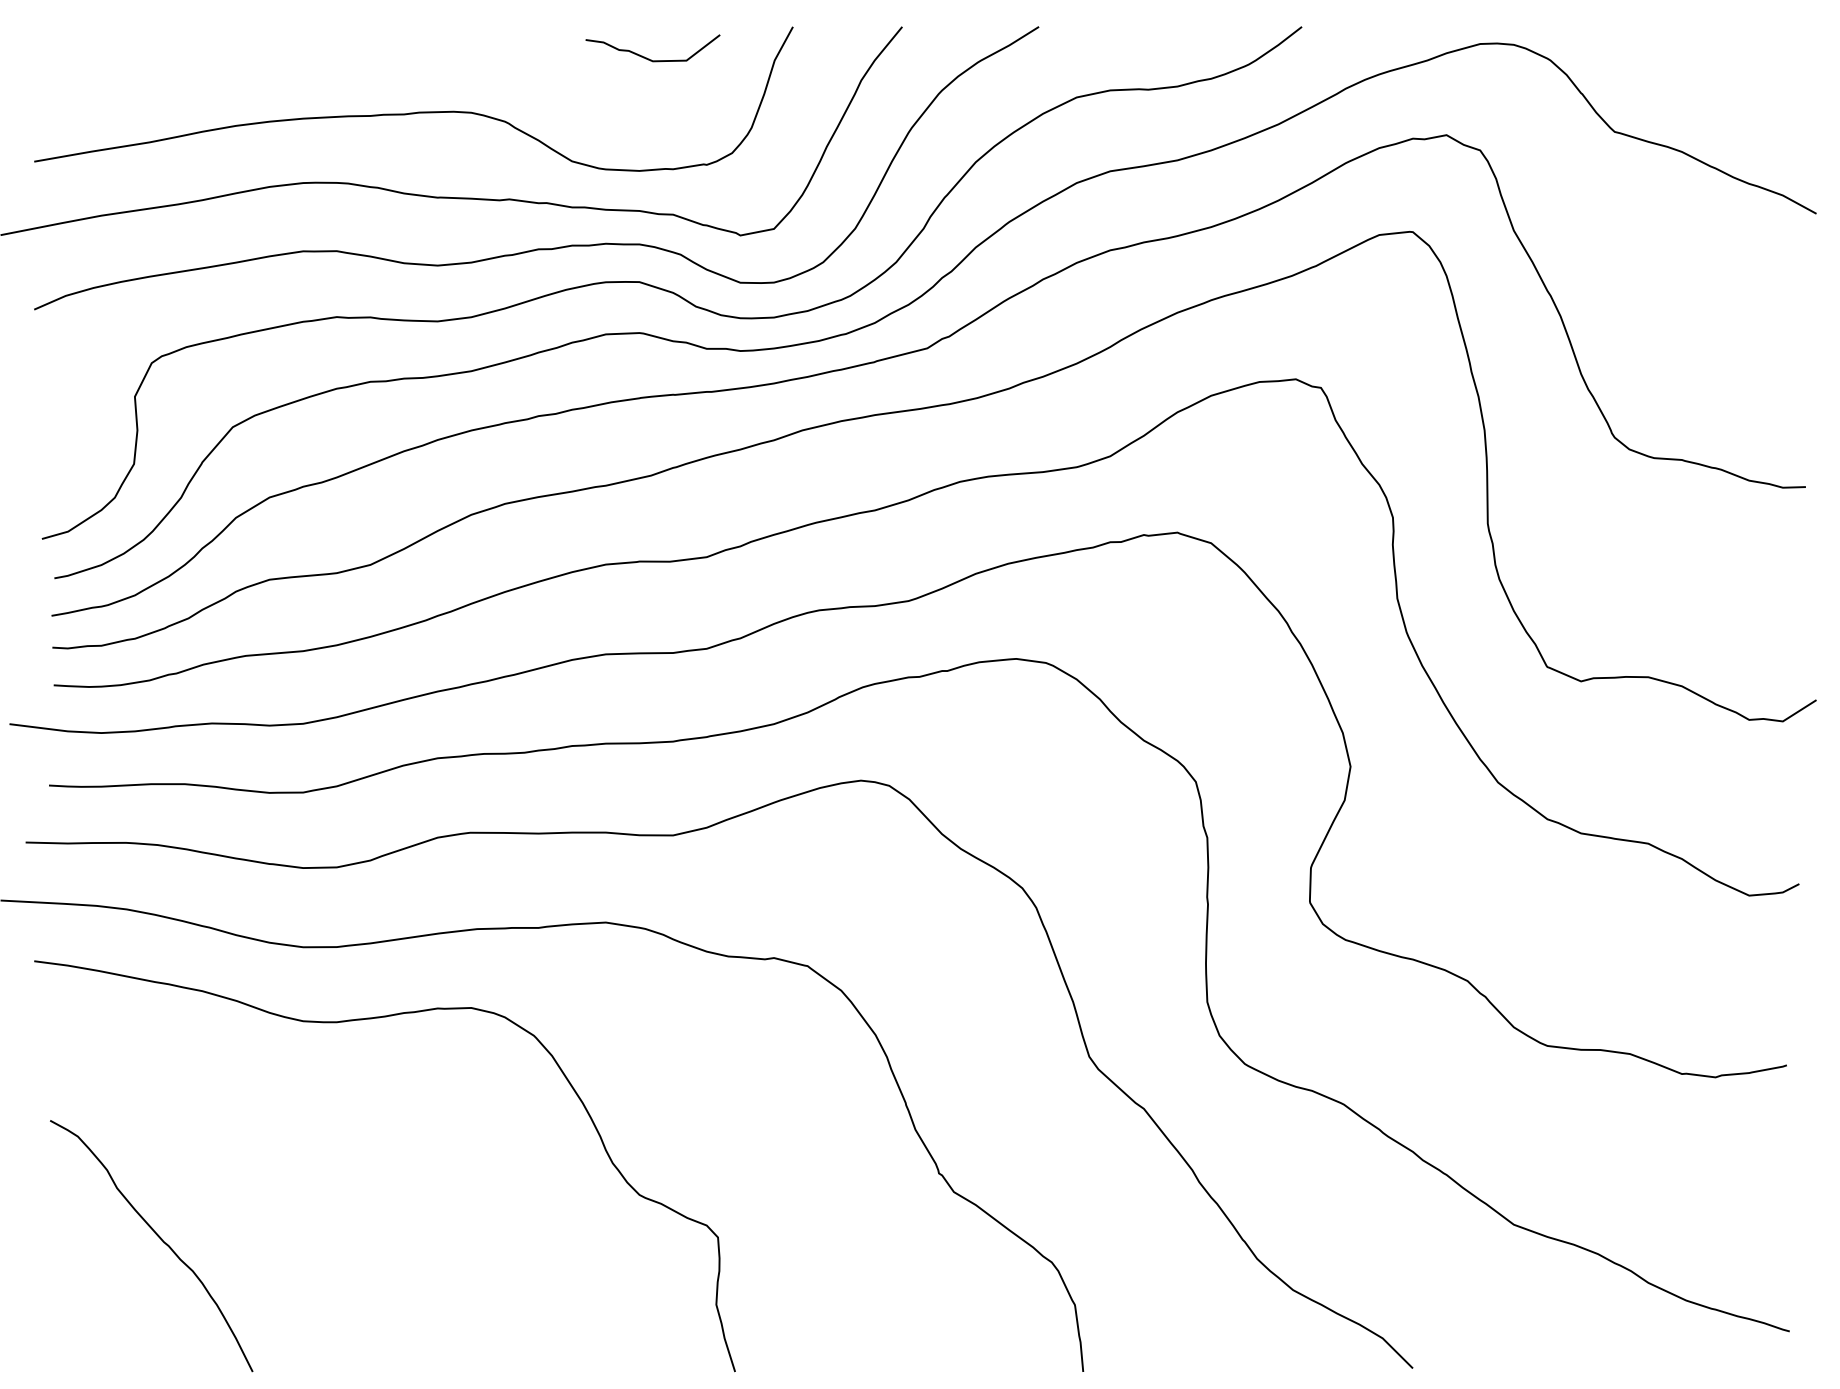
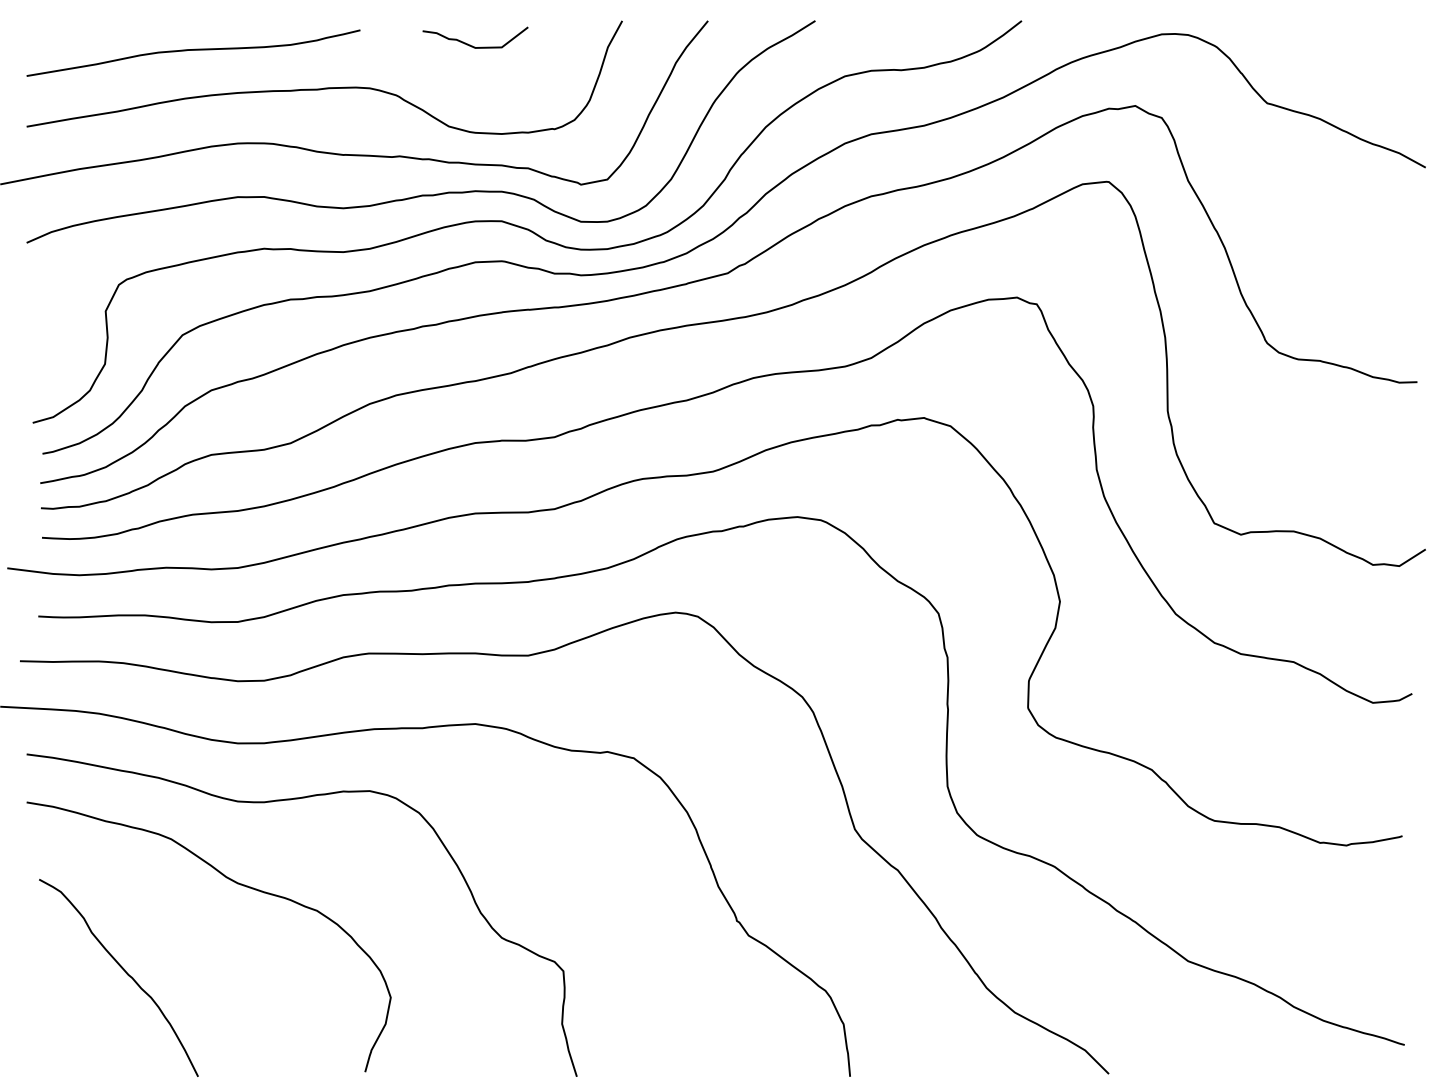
curve: (649, 58) -> (472, 45), moved
curve: (246, 64) -> (193, 50), added
curve: (300, 1125) -> (235, 883), added

